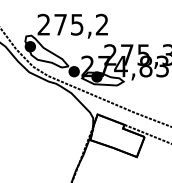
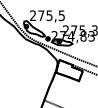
text: (101, 24) -> (61, 15), 275,2 -> 275,5

